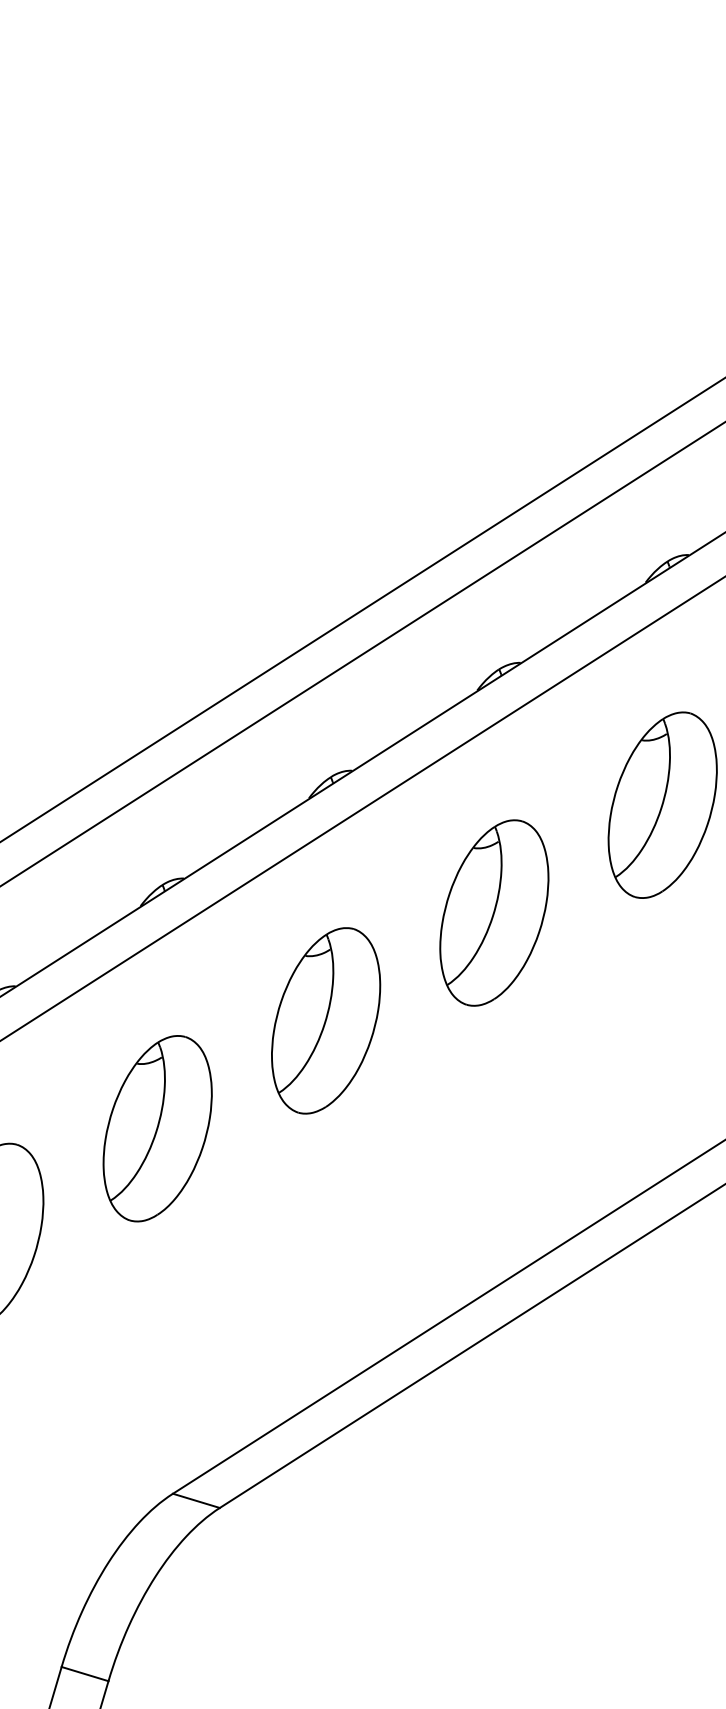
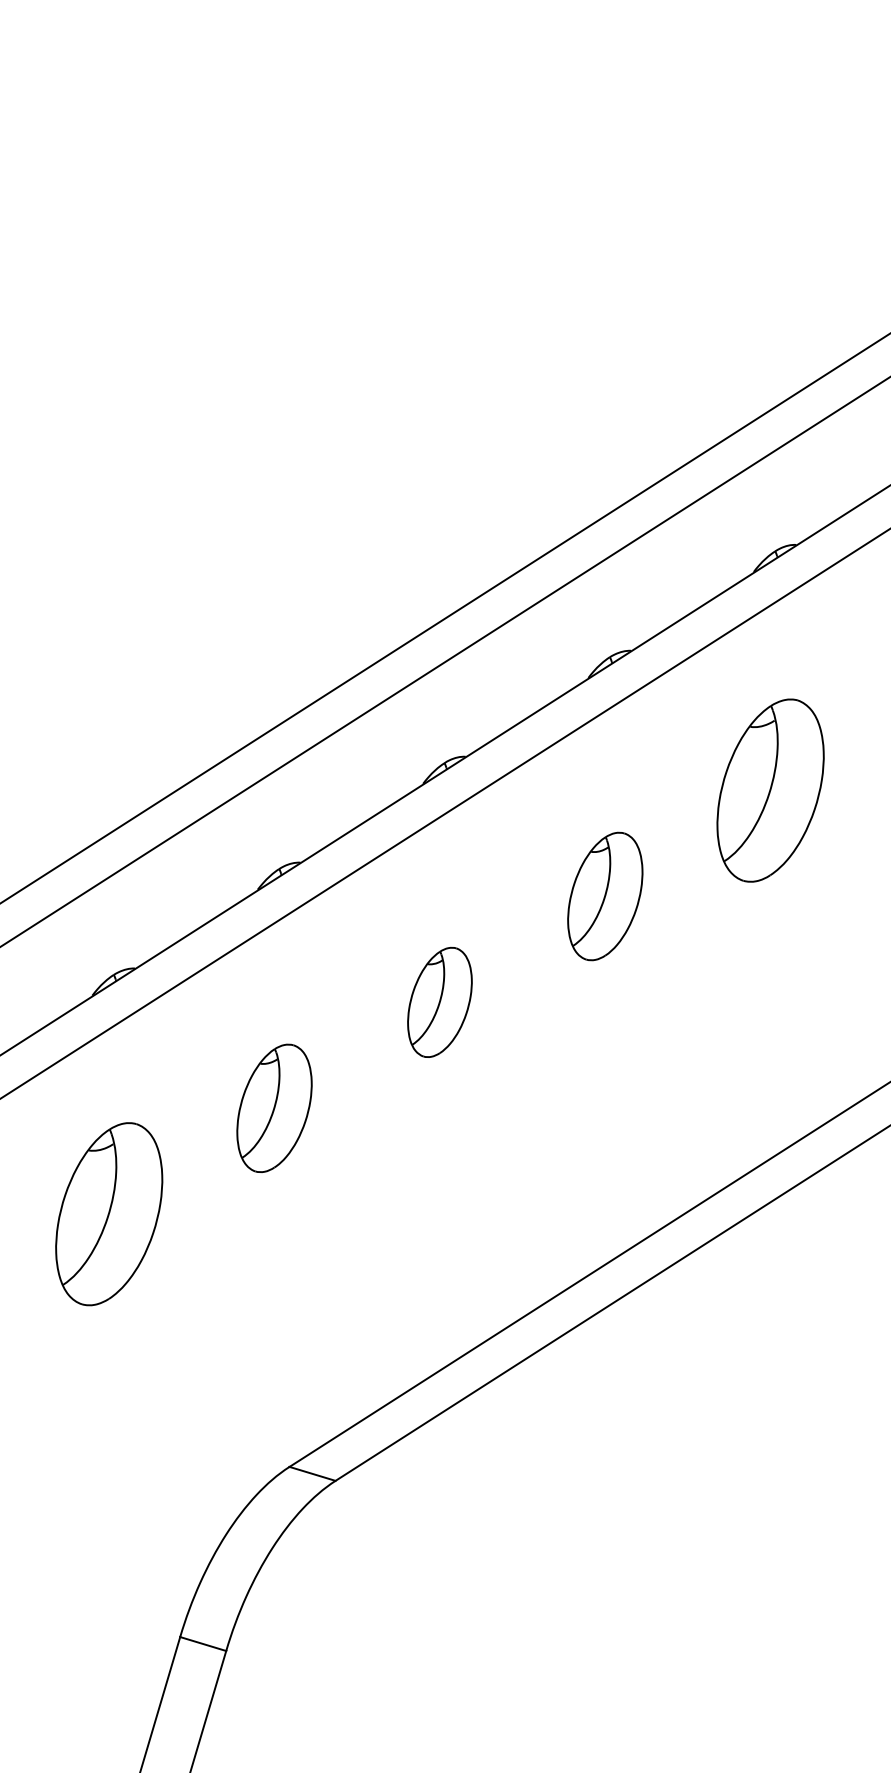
part: (494, 913) -> (605, 896), size x0.7
part: (325, 1020) -> (439, 1002), size x0.6
part: (157, 1128) -> (274, 1108), size x0.7

